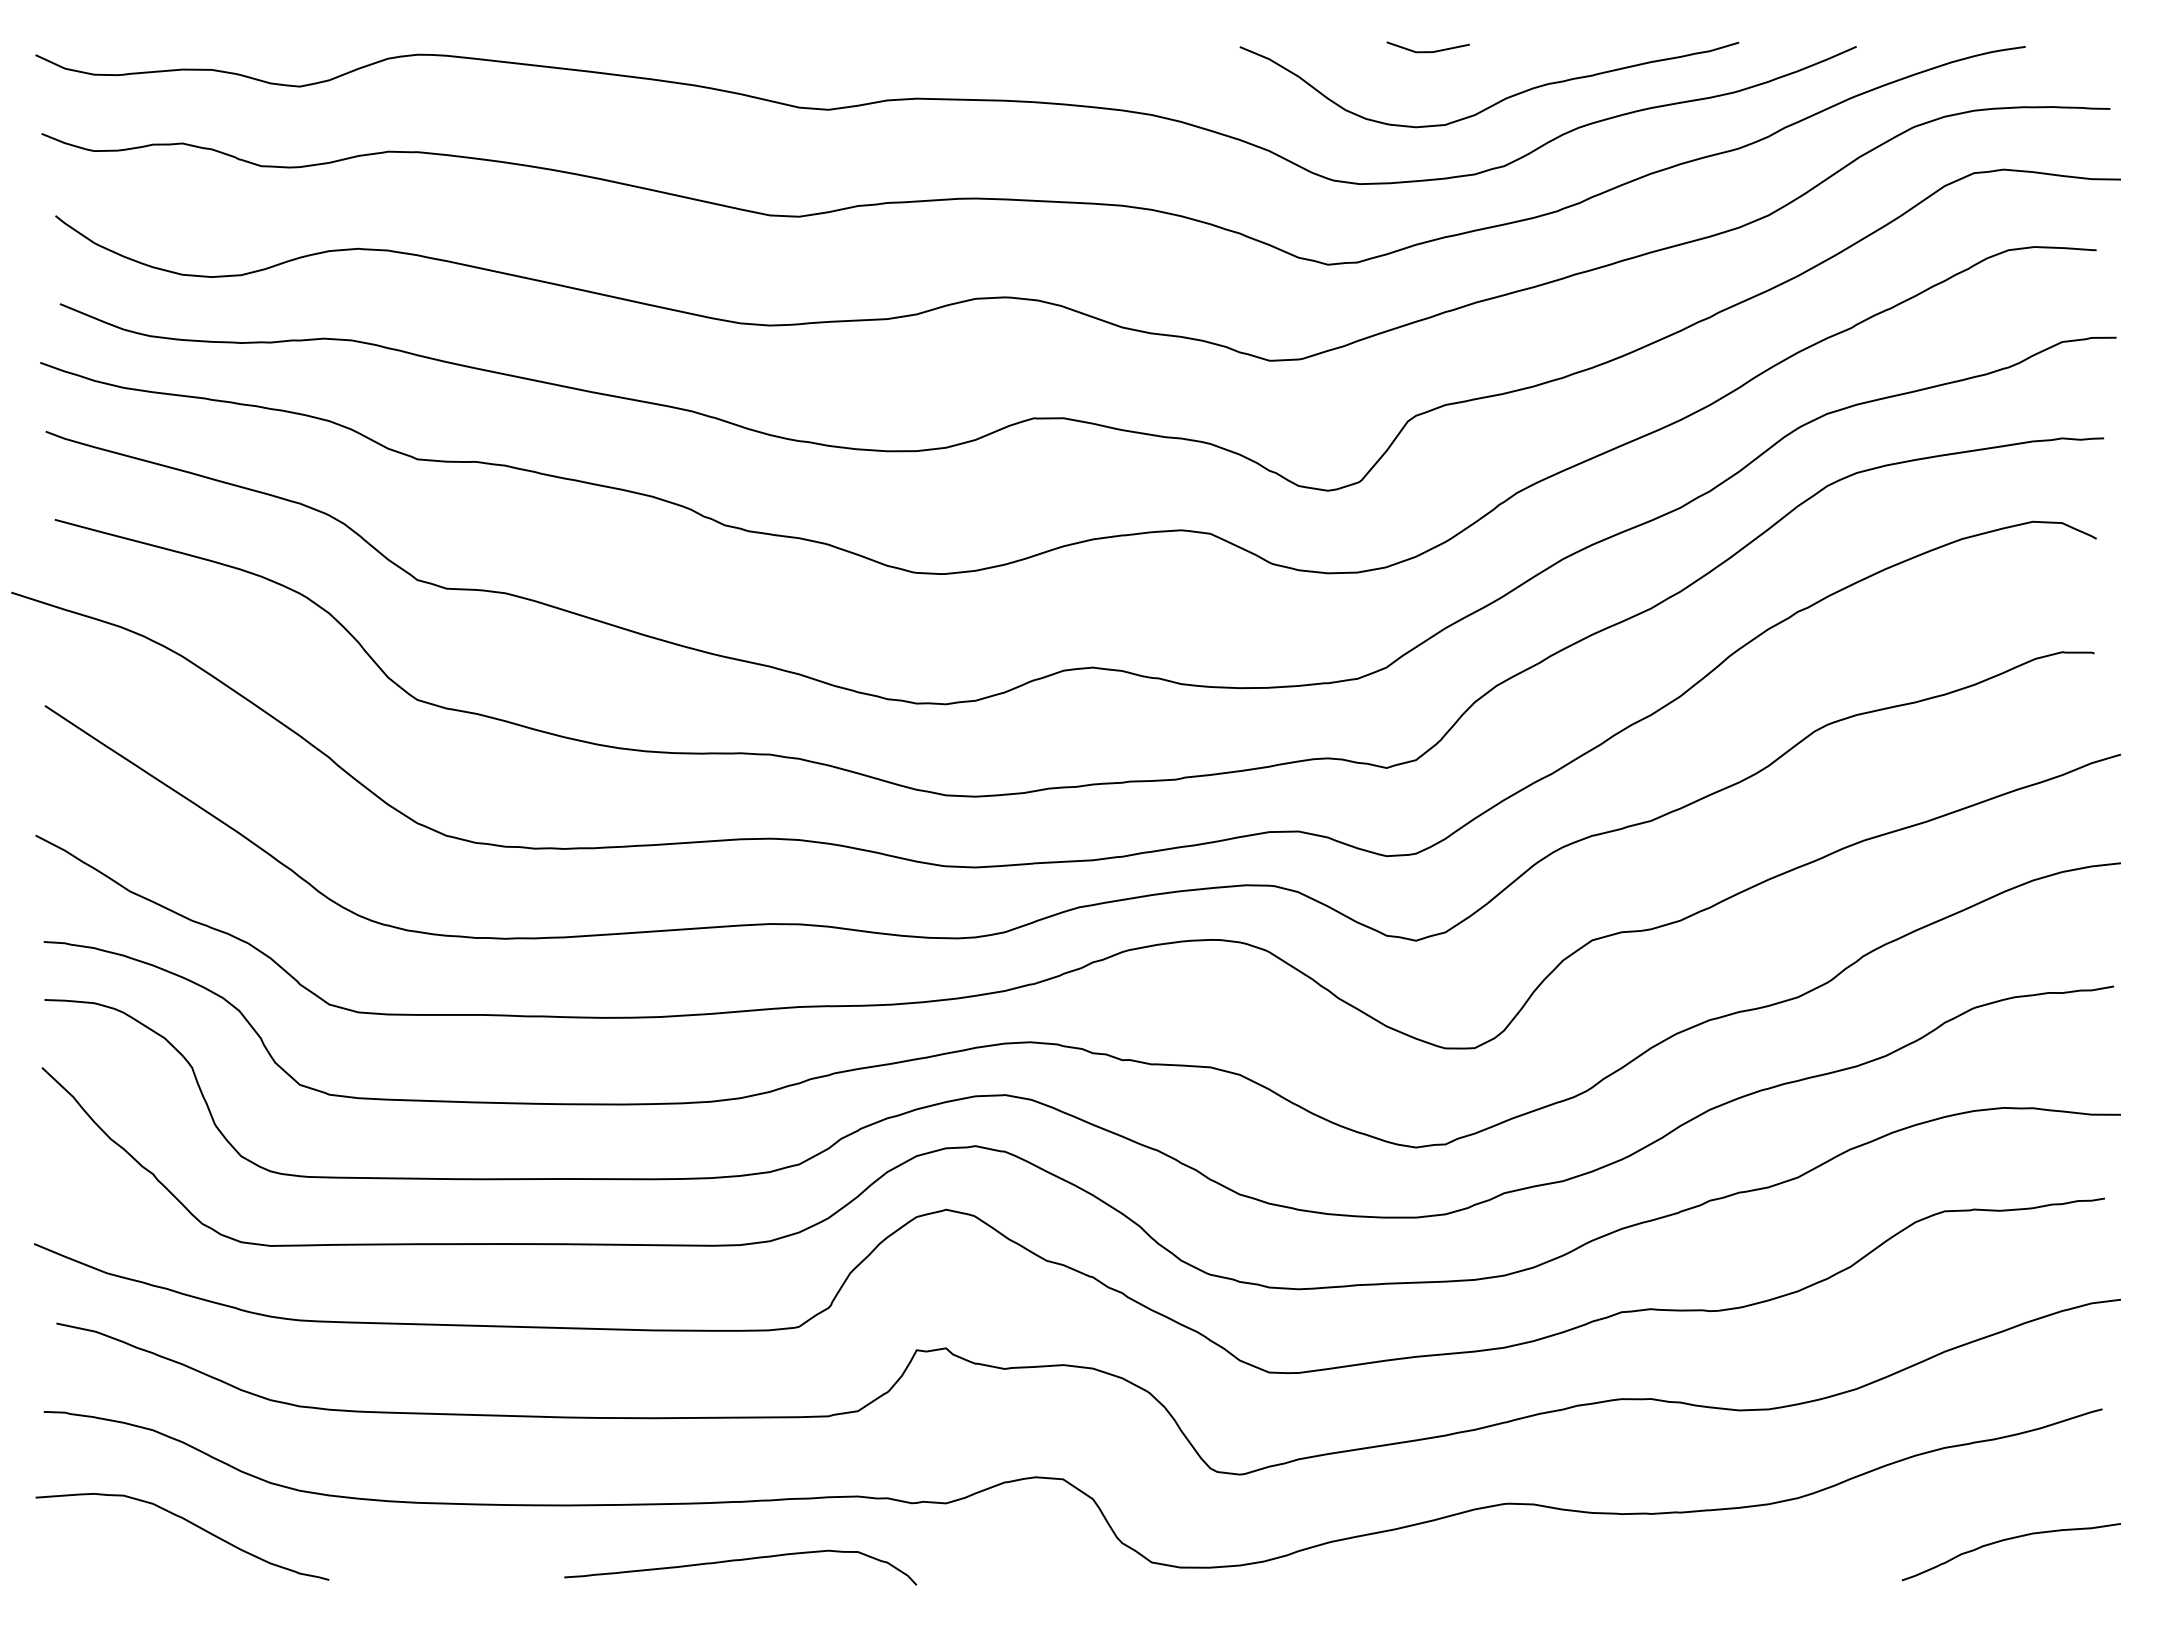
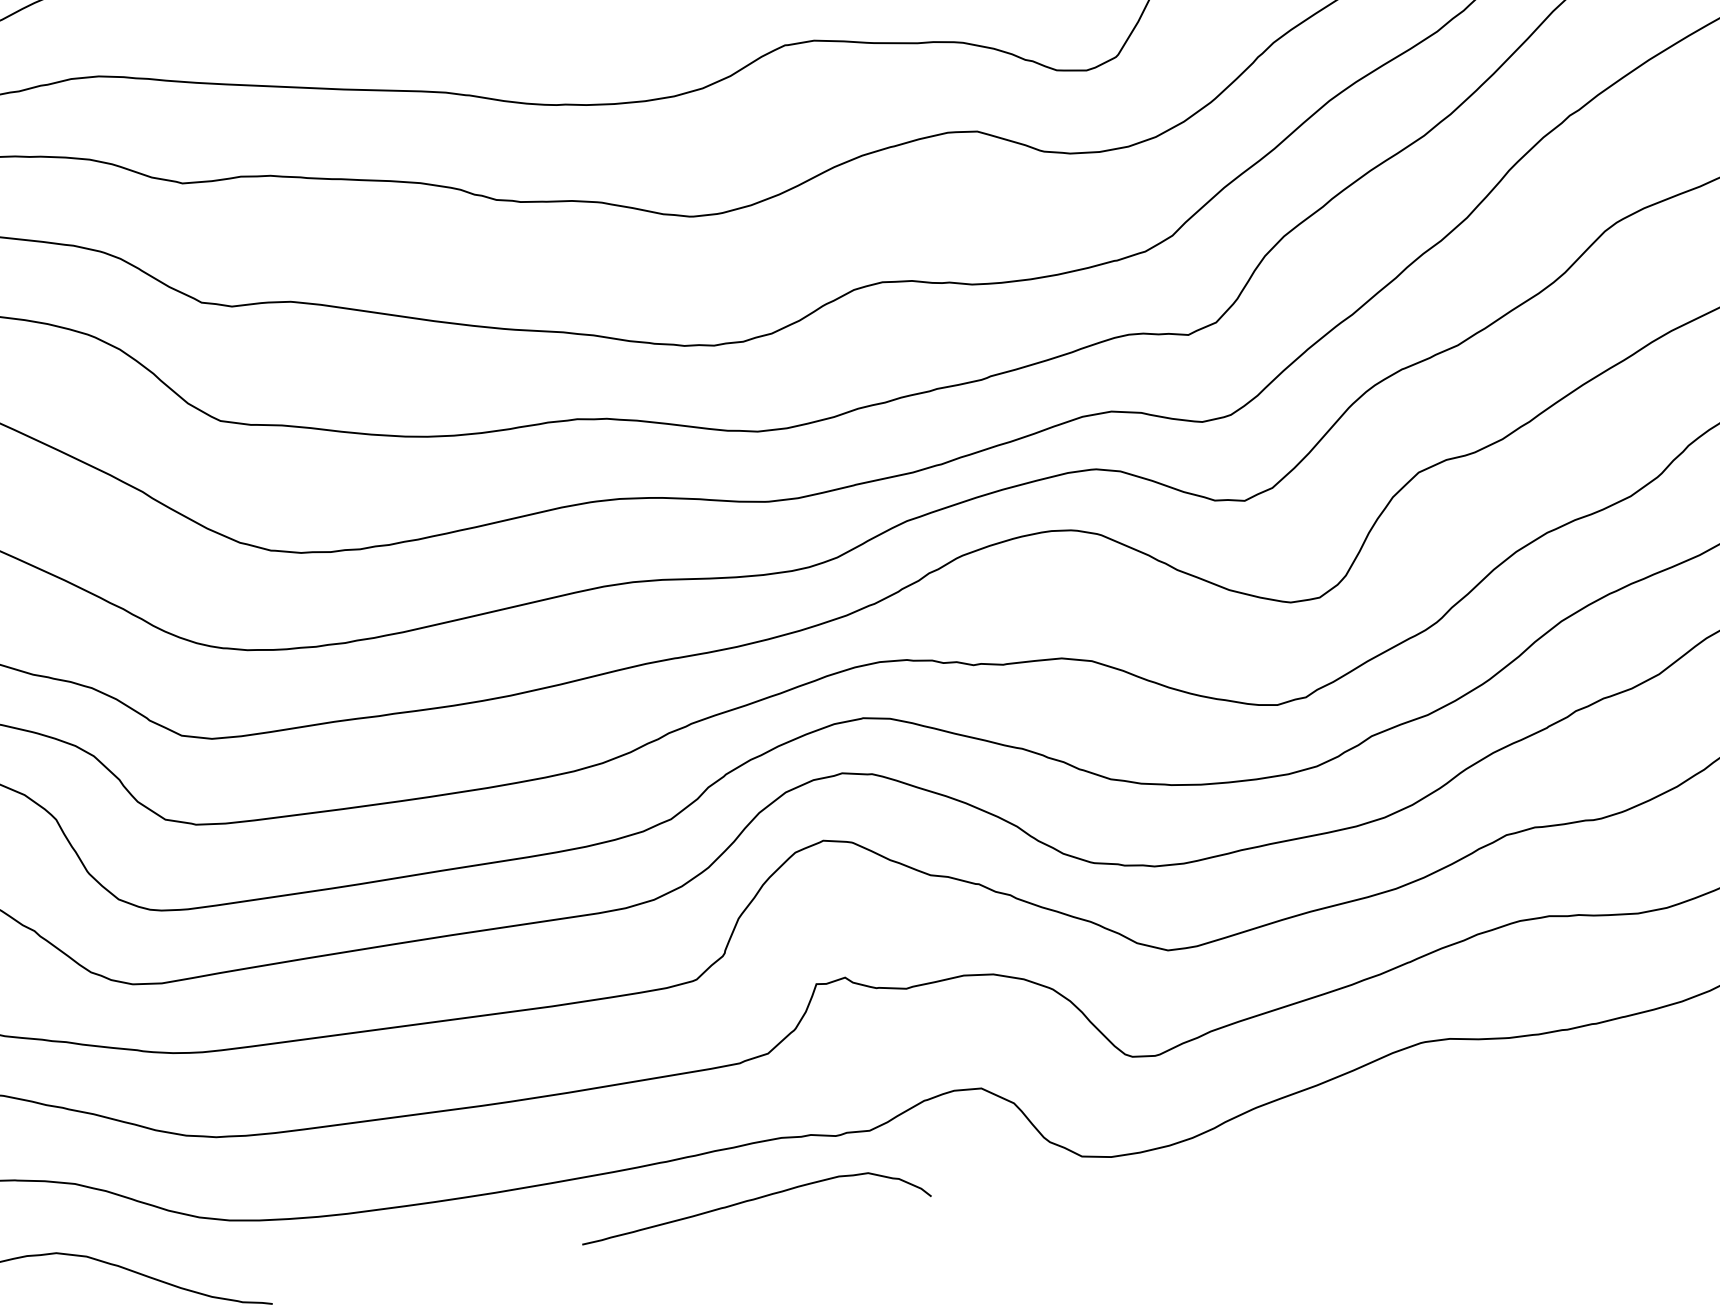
curve: (740, 1560) -> (753, 1200), moved

